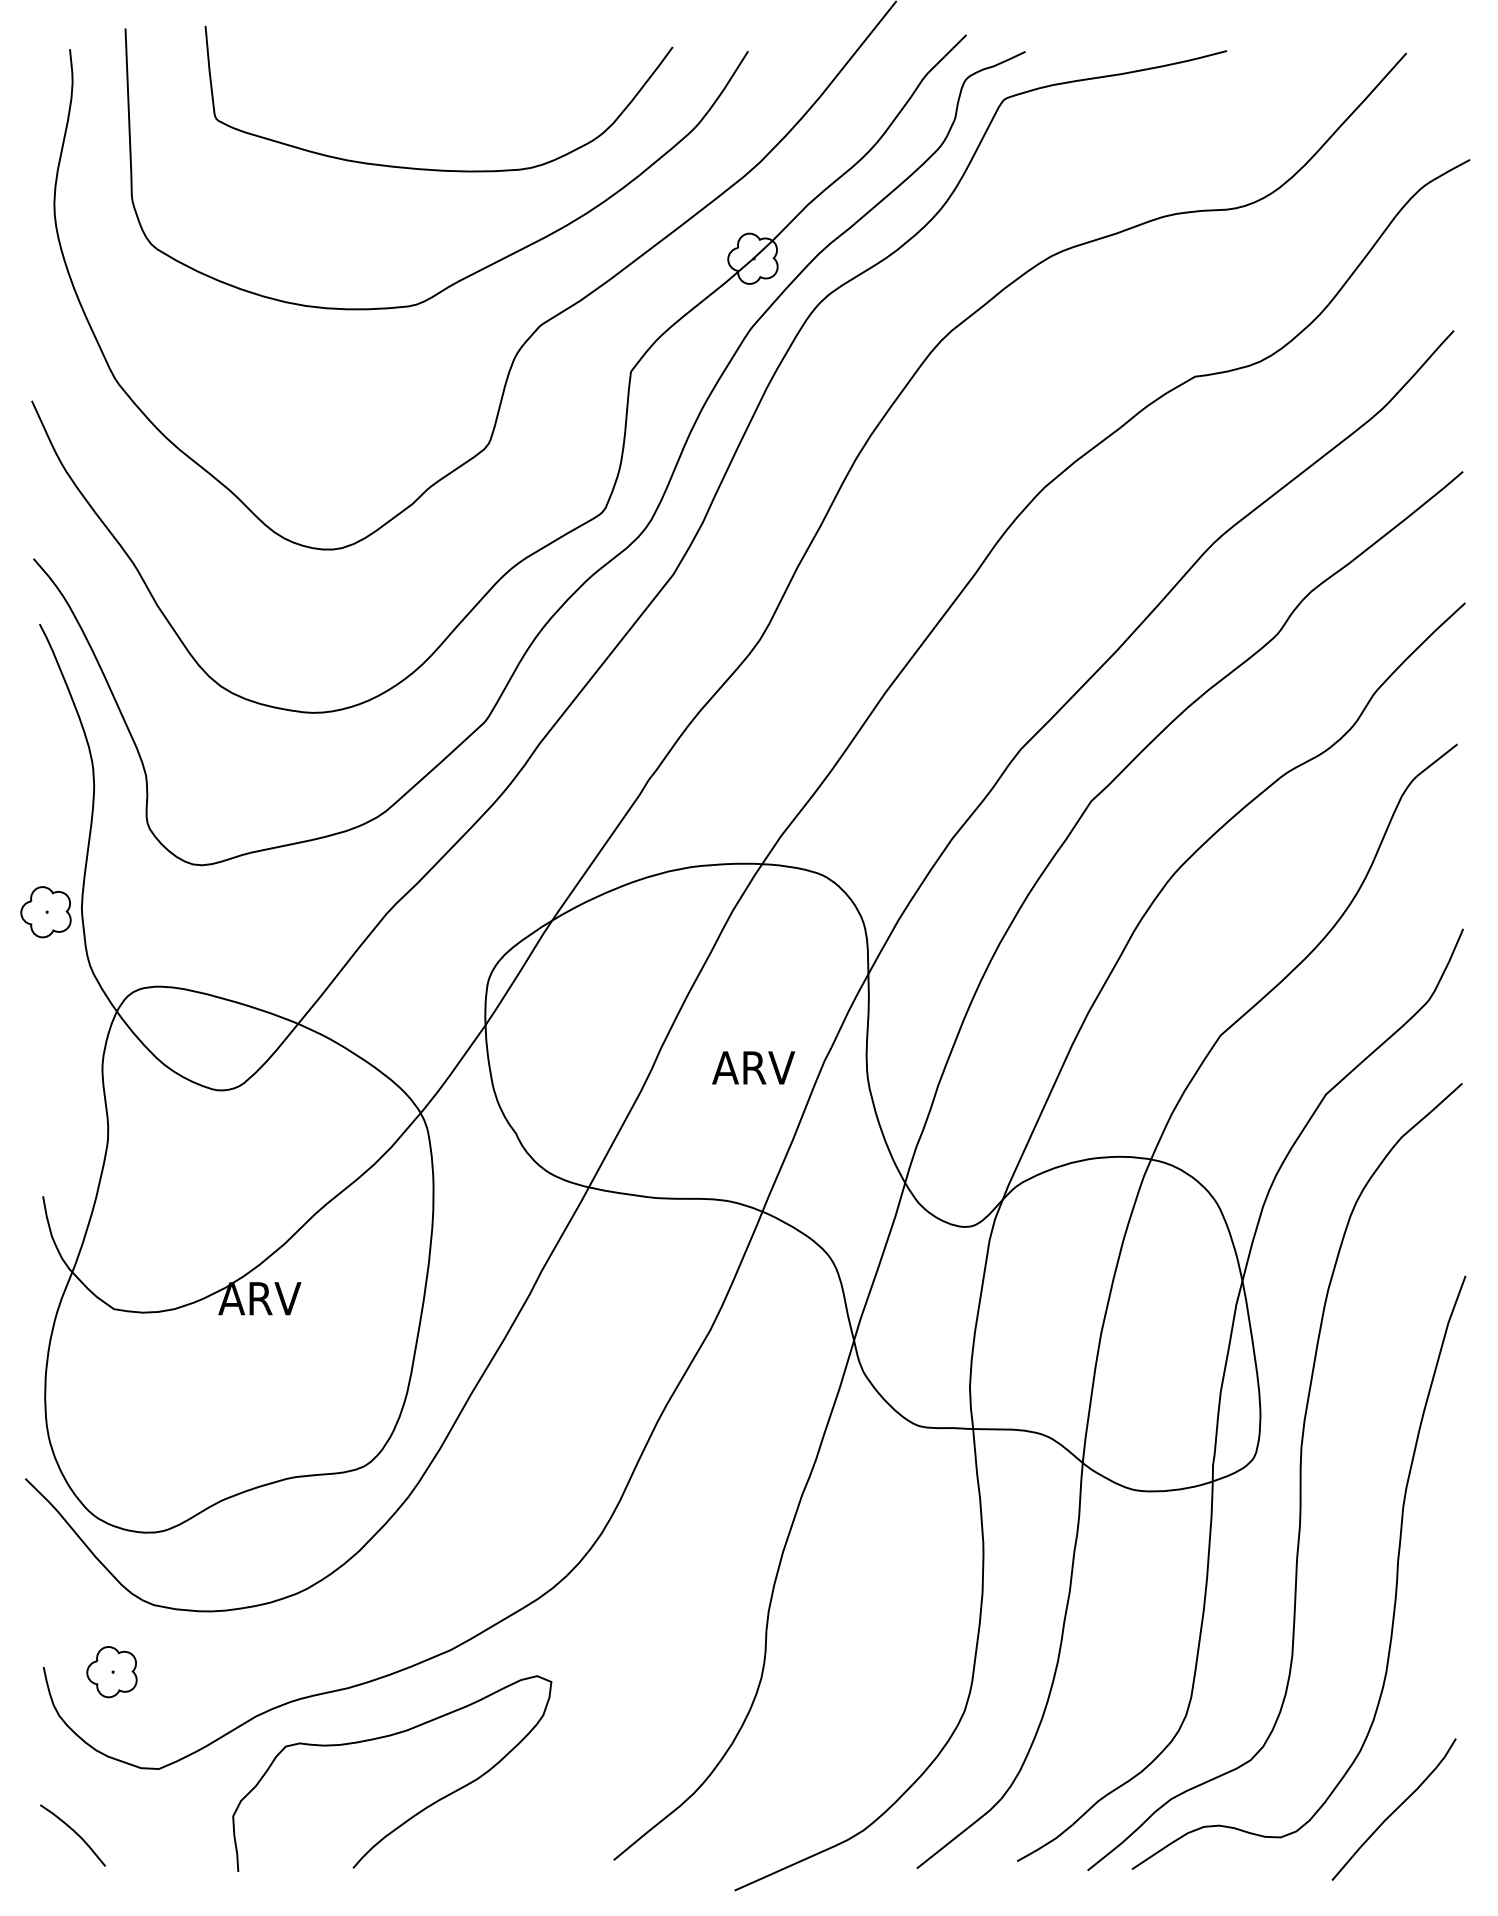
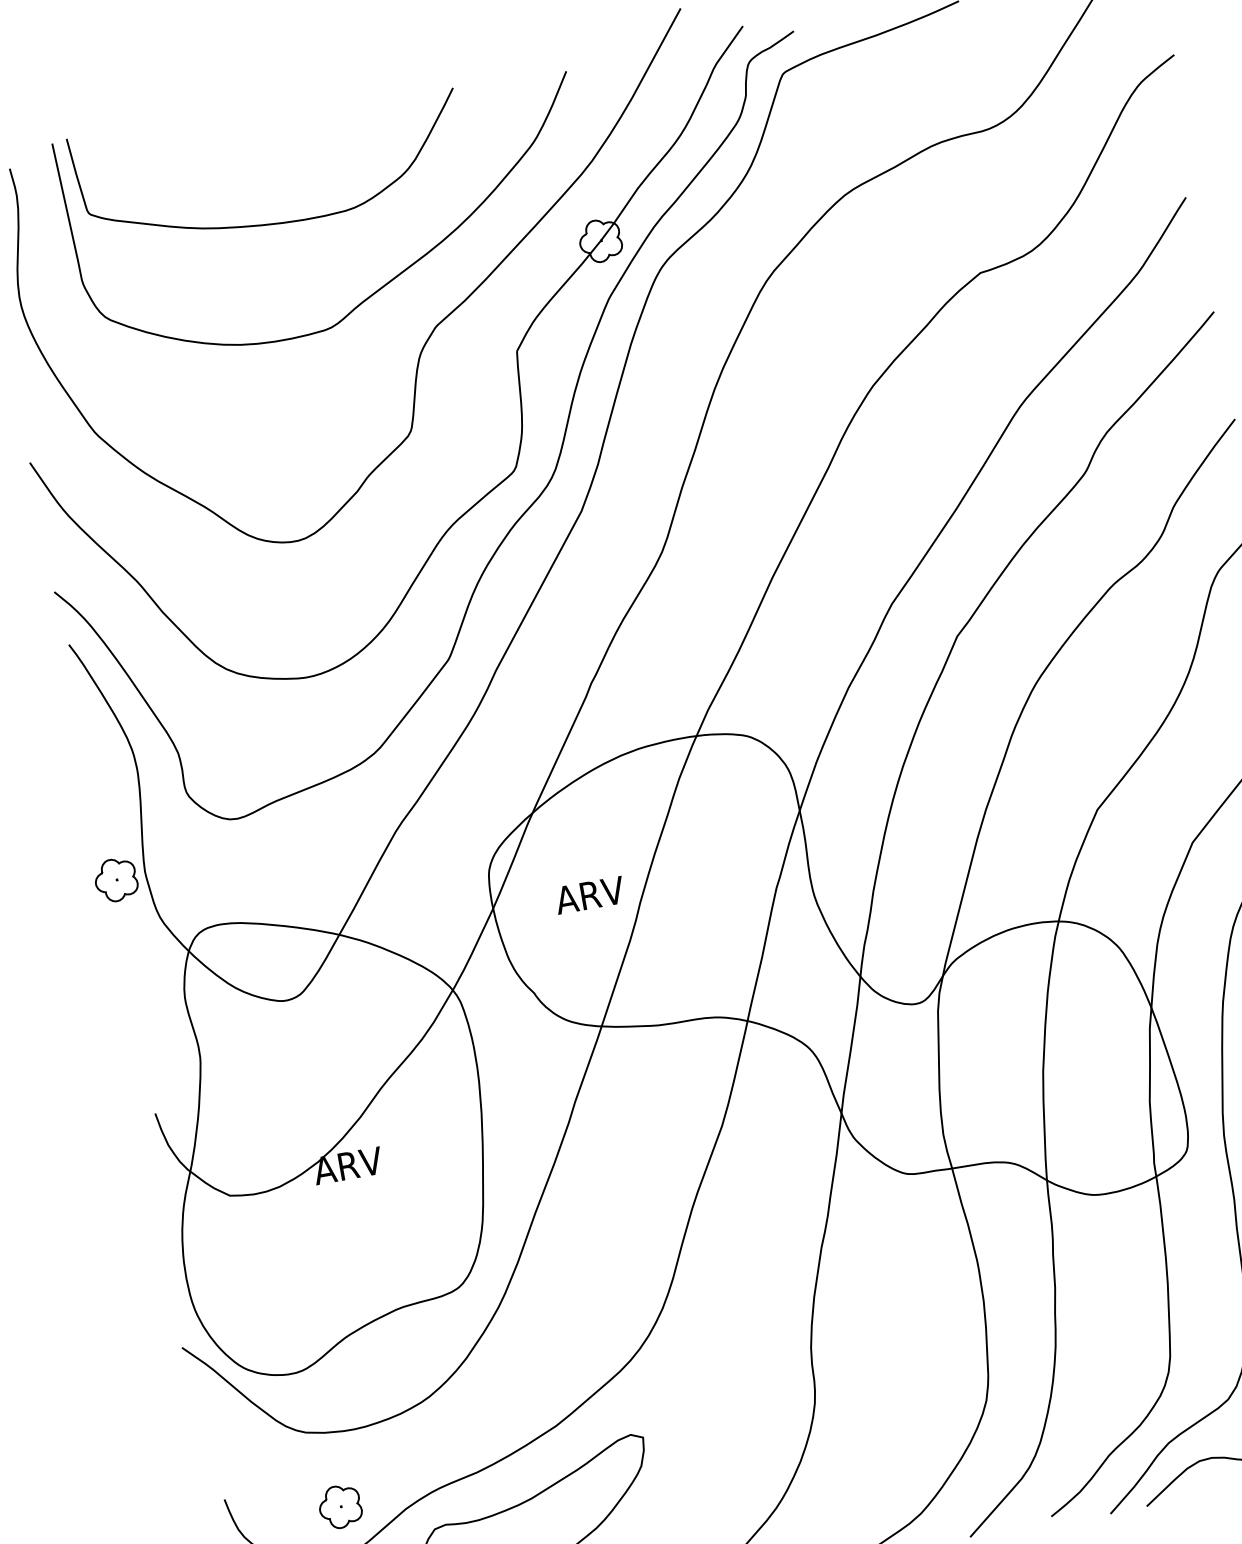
curve: (428, 168) -> (270, 223), moved
text: (753, 1067) -> (589, 894), moved
part: (111, 1672) -> (340, 1507), moved

